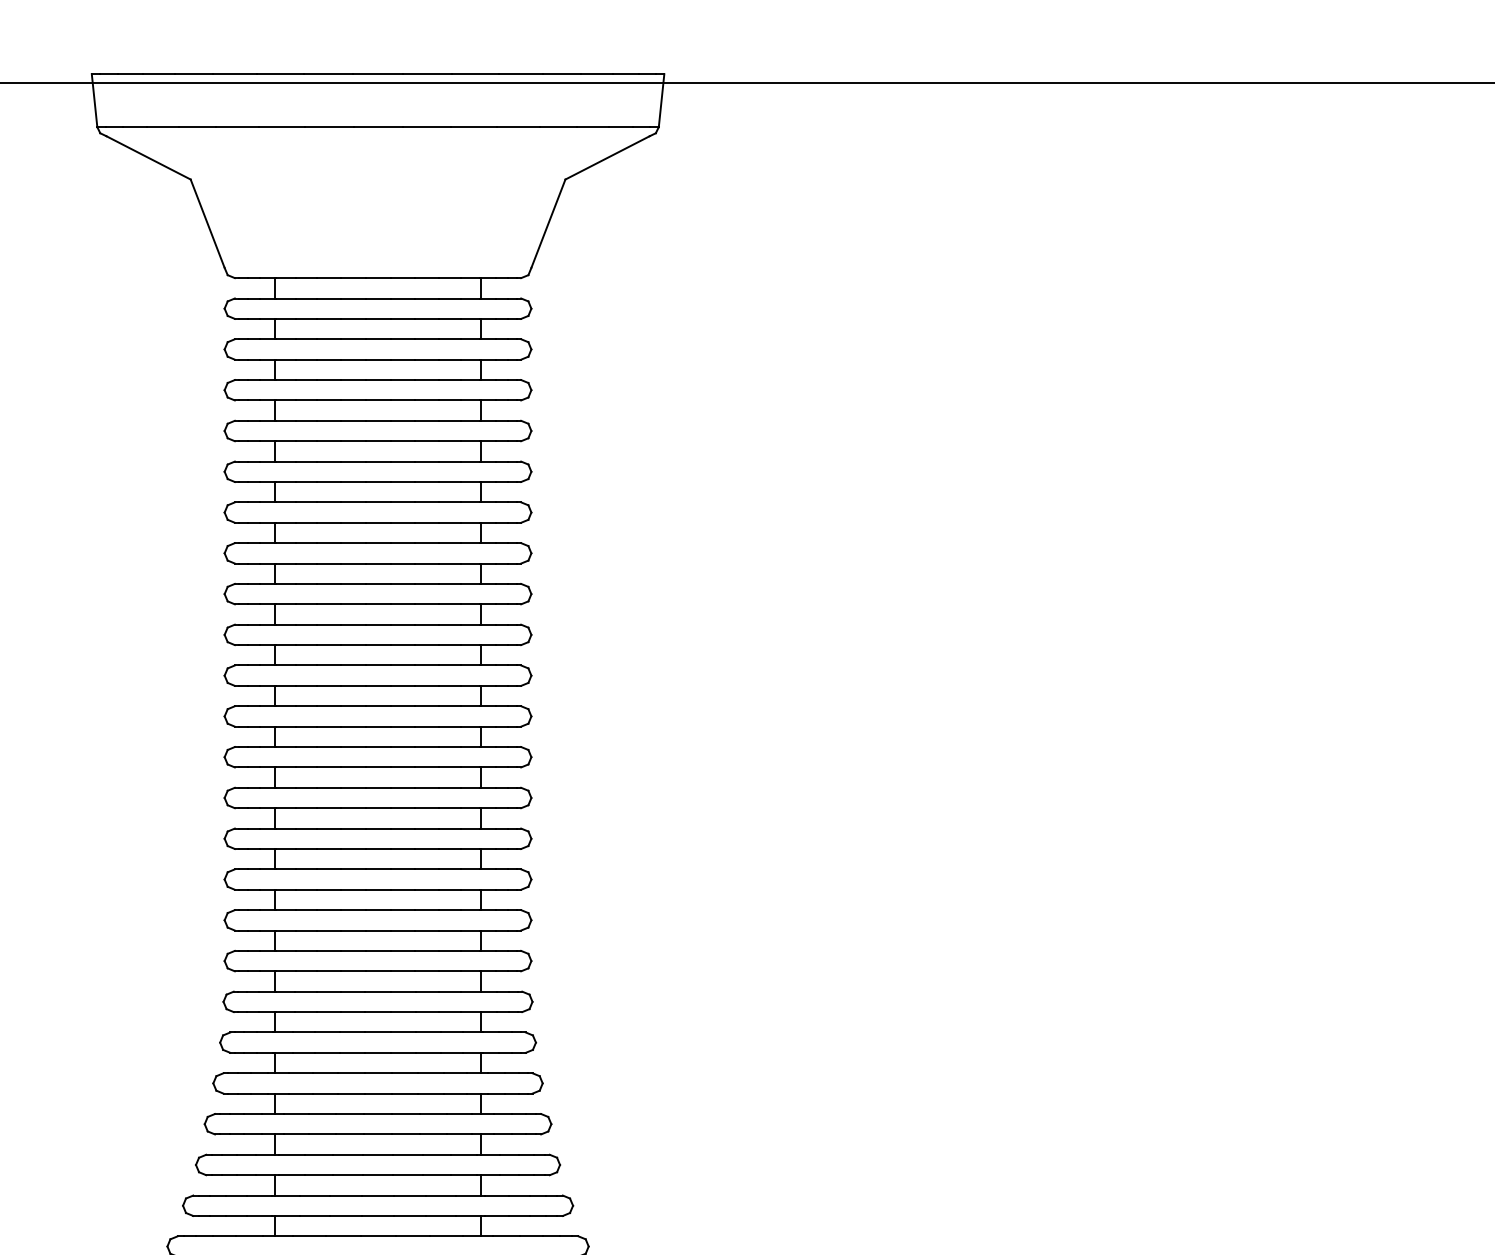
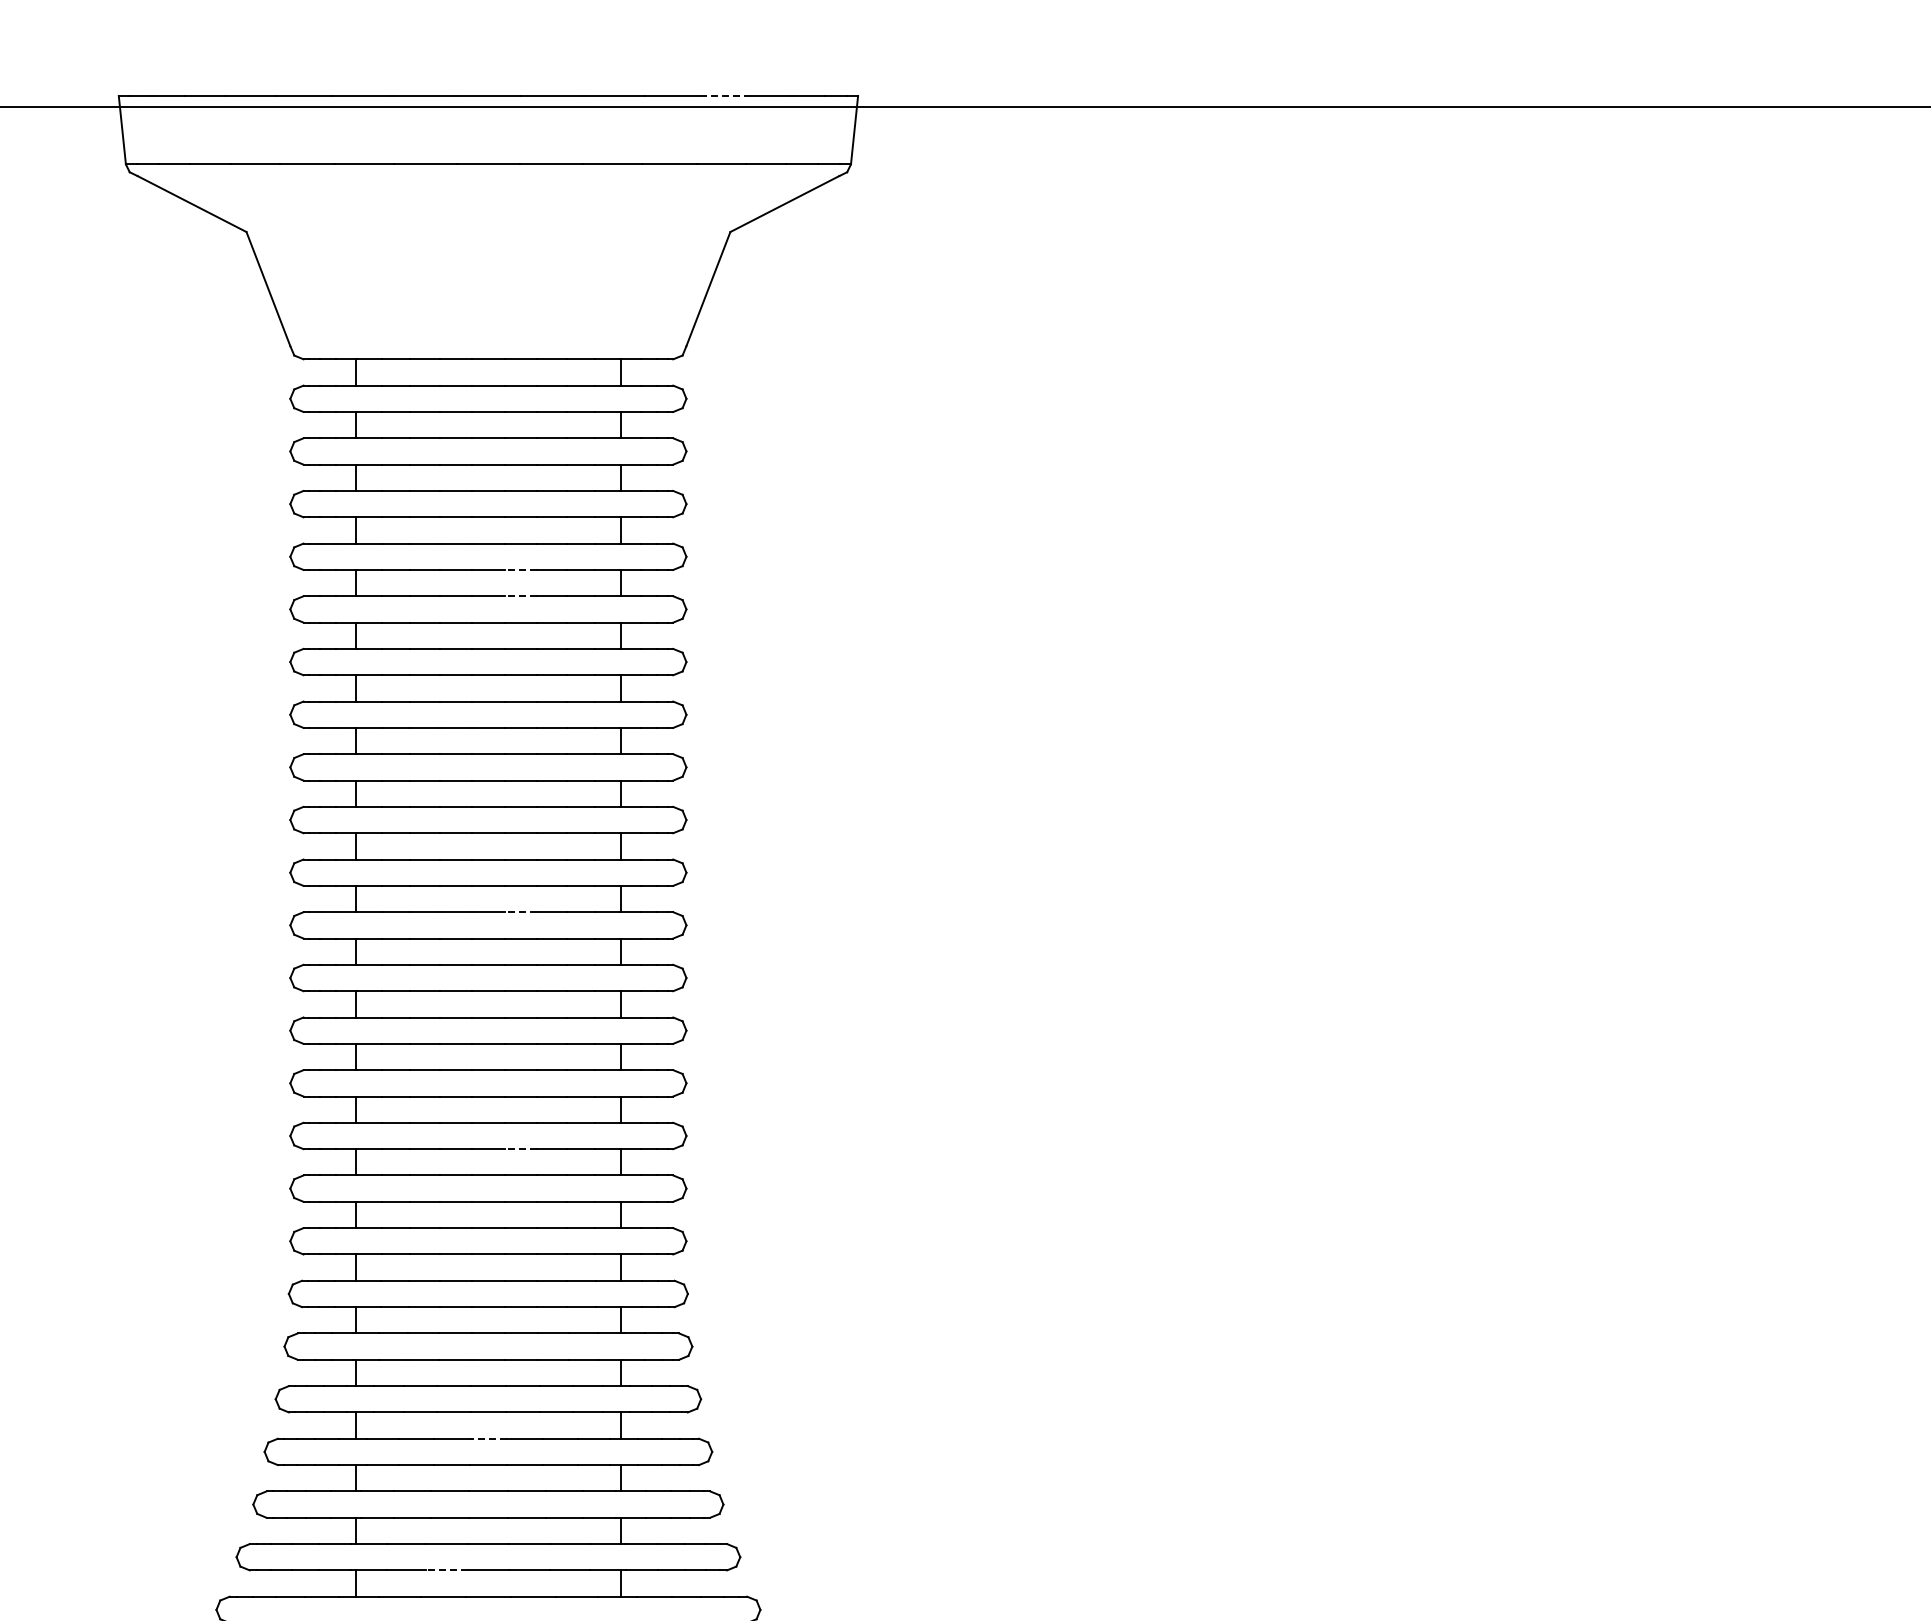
line: (562, 74) -> (726, 96), solid -> dashed
line: (402, 440) -> (520, 569), solid -> dashed
line: (402, 461) -> (520, 596), solid -> dashed
line: (402, 706) -> (520, 912), solid -> dashed
line: (402, 890) -> (520, 1149), solid -> dashed
line: (377, 1113) -> (487, 1438), solid -> dashed
line: (345, 1216) -> (446, 1570), solid -> dashed

